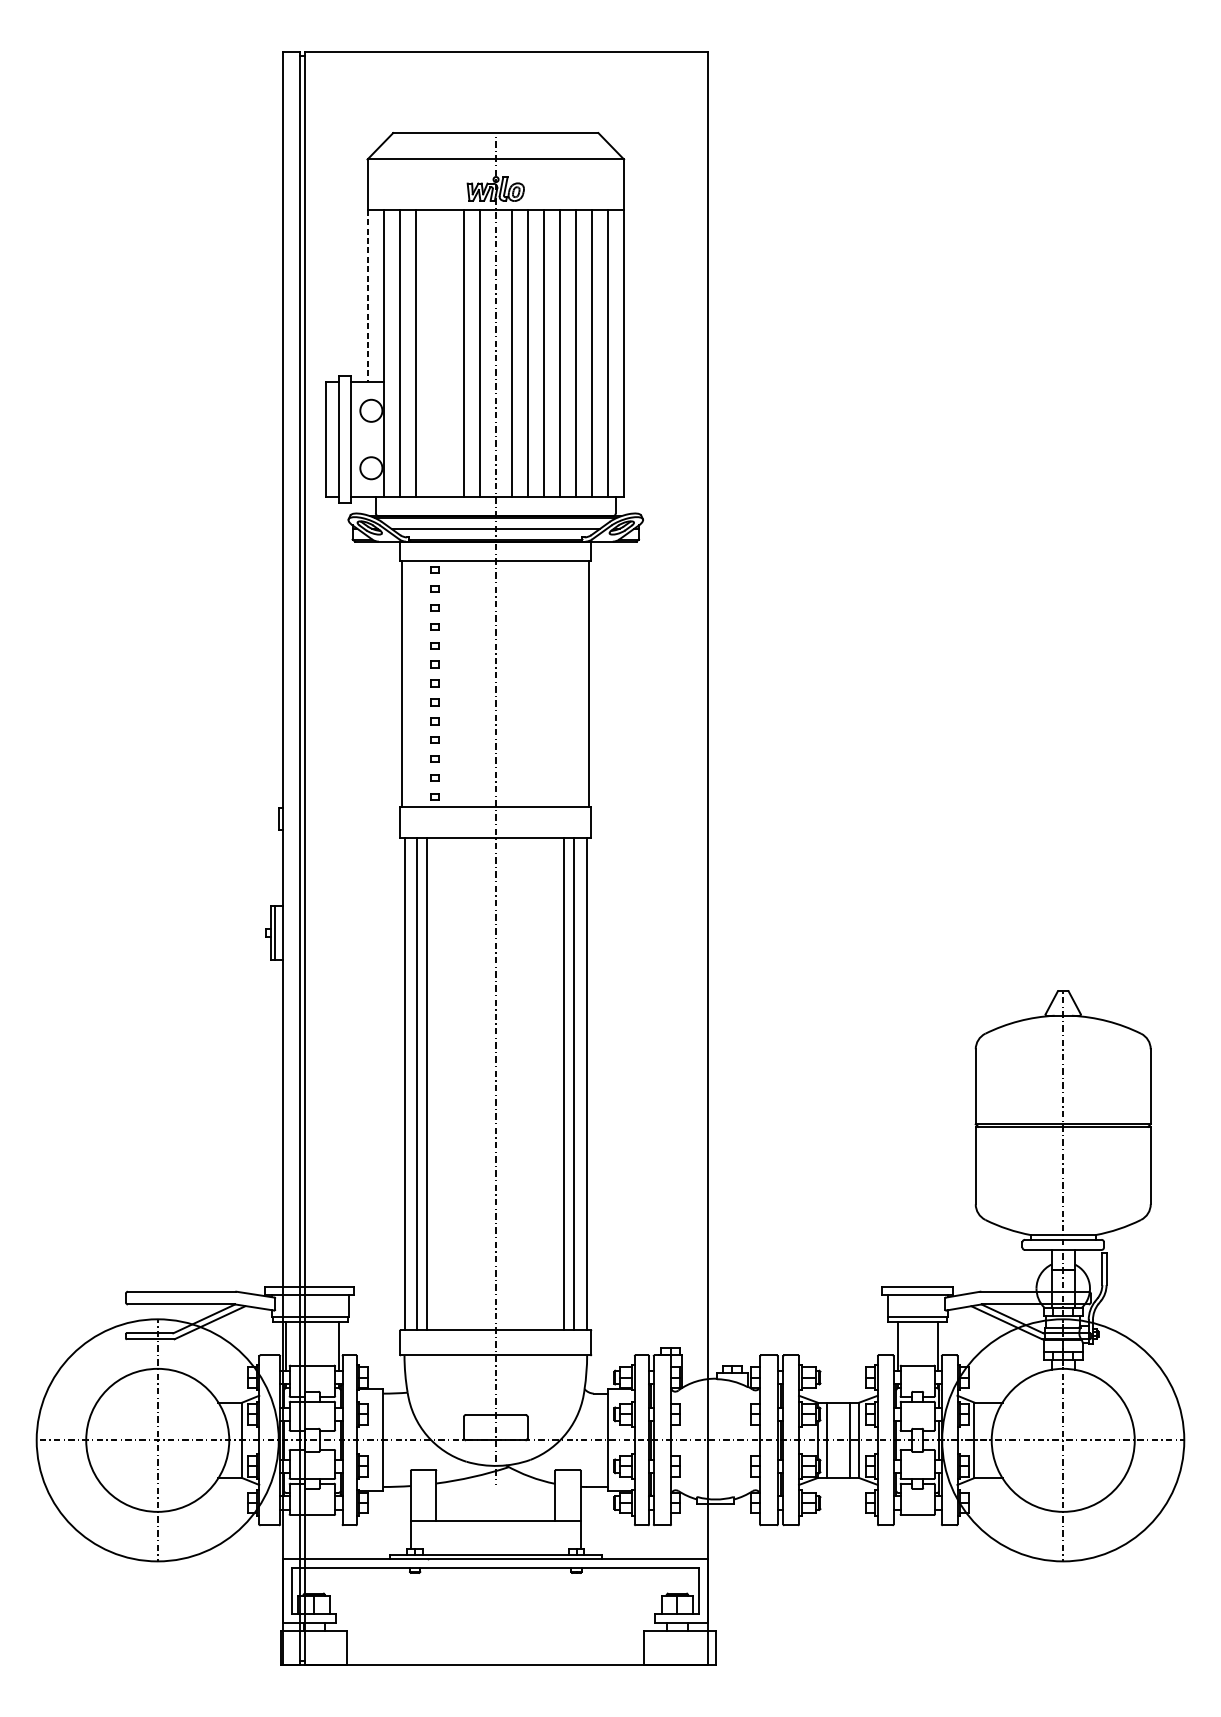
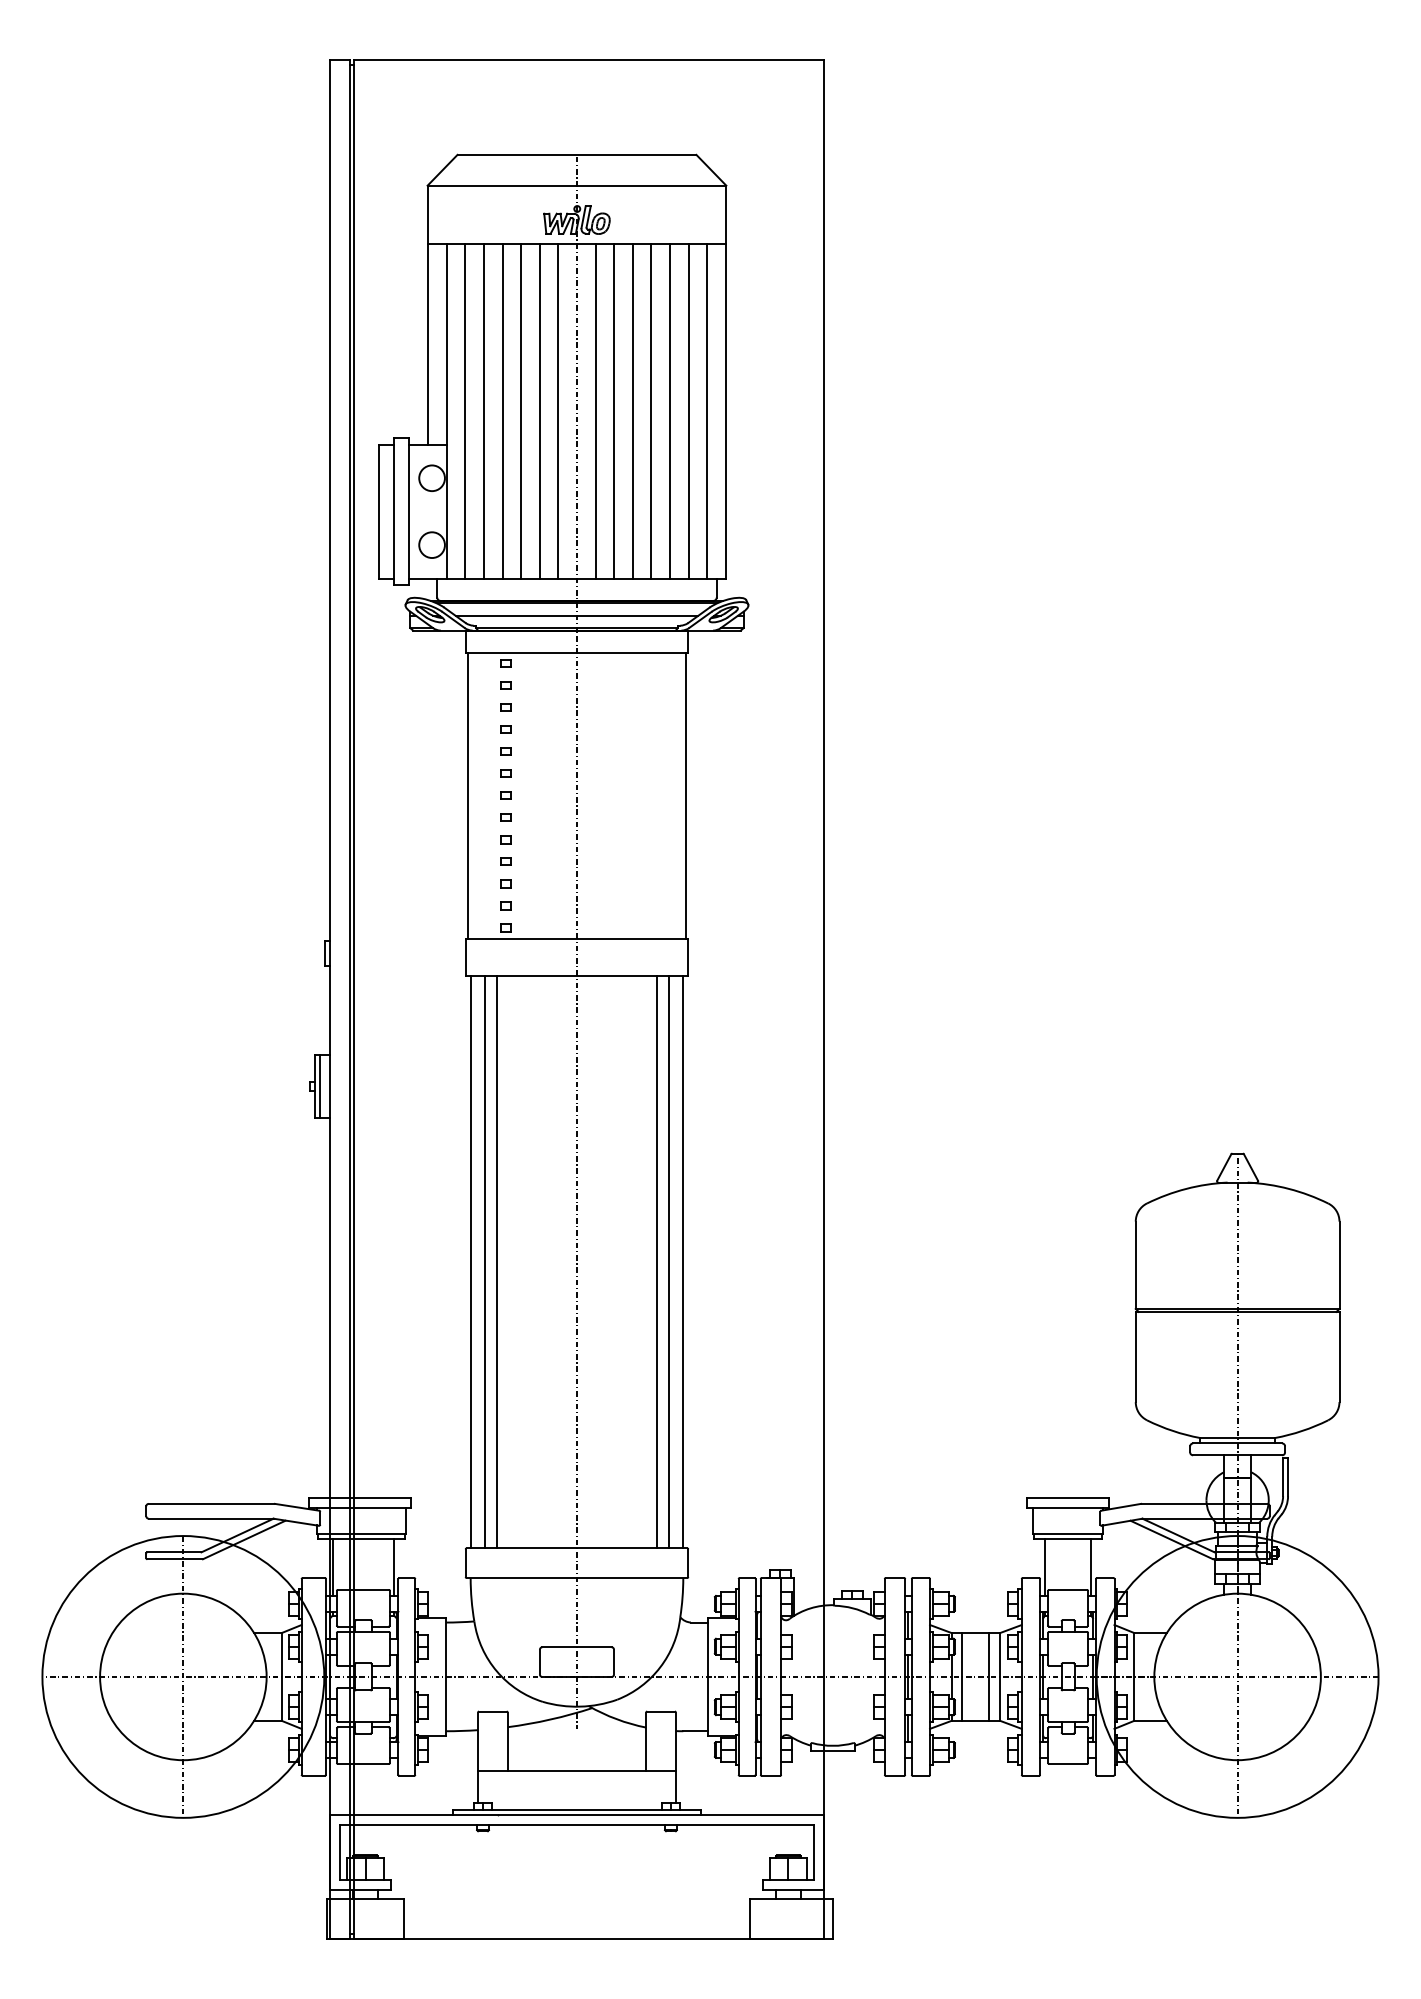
line: (368, 295) -> (428, 344), dashed -> solid
line: (431, 353) -> (502, 411), added
line: (448, 353) -> (521, 411), added

